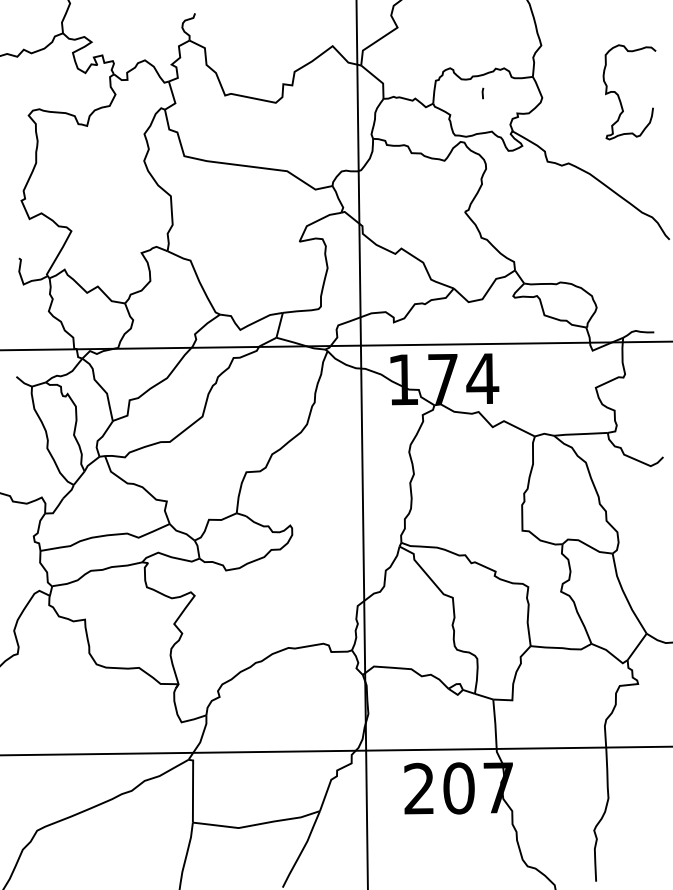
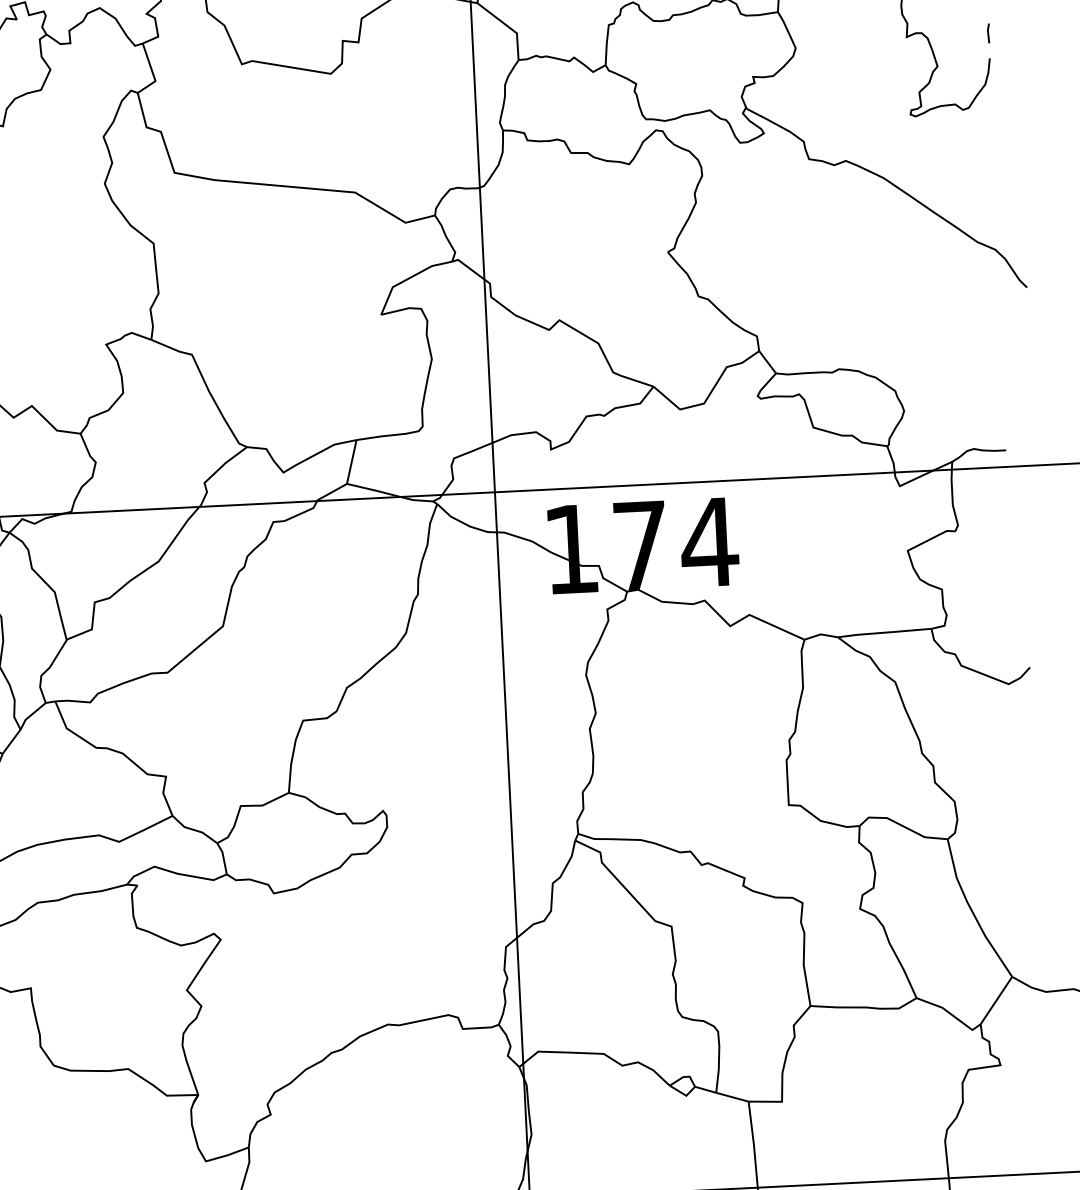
line: (482, 93) -> (987, 33), moved

